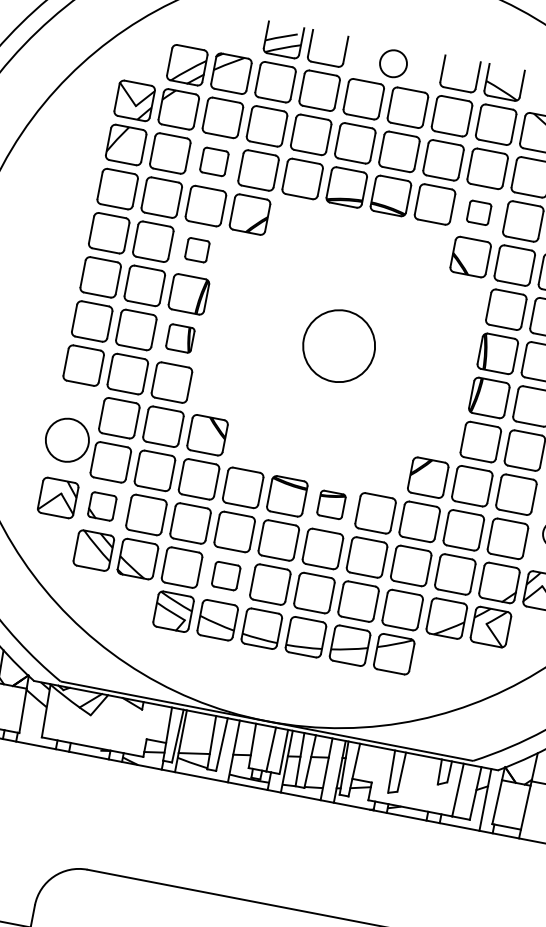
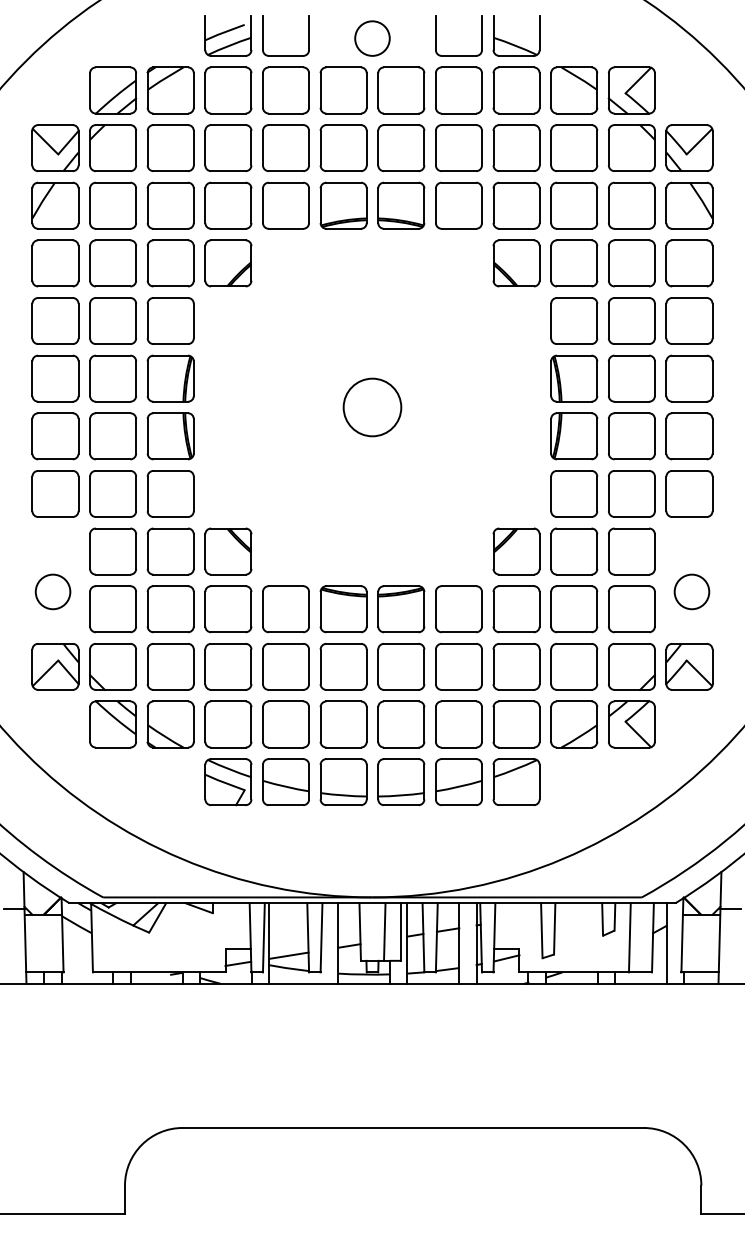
part: (214, 161) -> (170, 205), size x1.43
part: (479, 212) -> (516, 205), size x1.67
part: (197, 249) -> (170, 320), size x1.67
part: (180, 338) -> (170, 436), size x1.43
circle: (339, 346) -> (372, 407), size x0.62
circle: (67, 439) -> (52, 591), size x0.62
part: (331, 505) -> (401, 609), size x1.43
part: (101, 506) -> (112, 666), size x1.43
part: (225, 576) -> (285, 724), size x1.43

